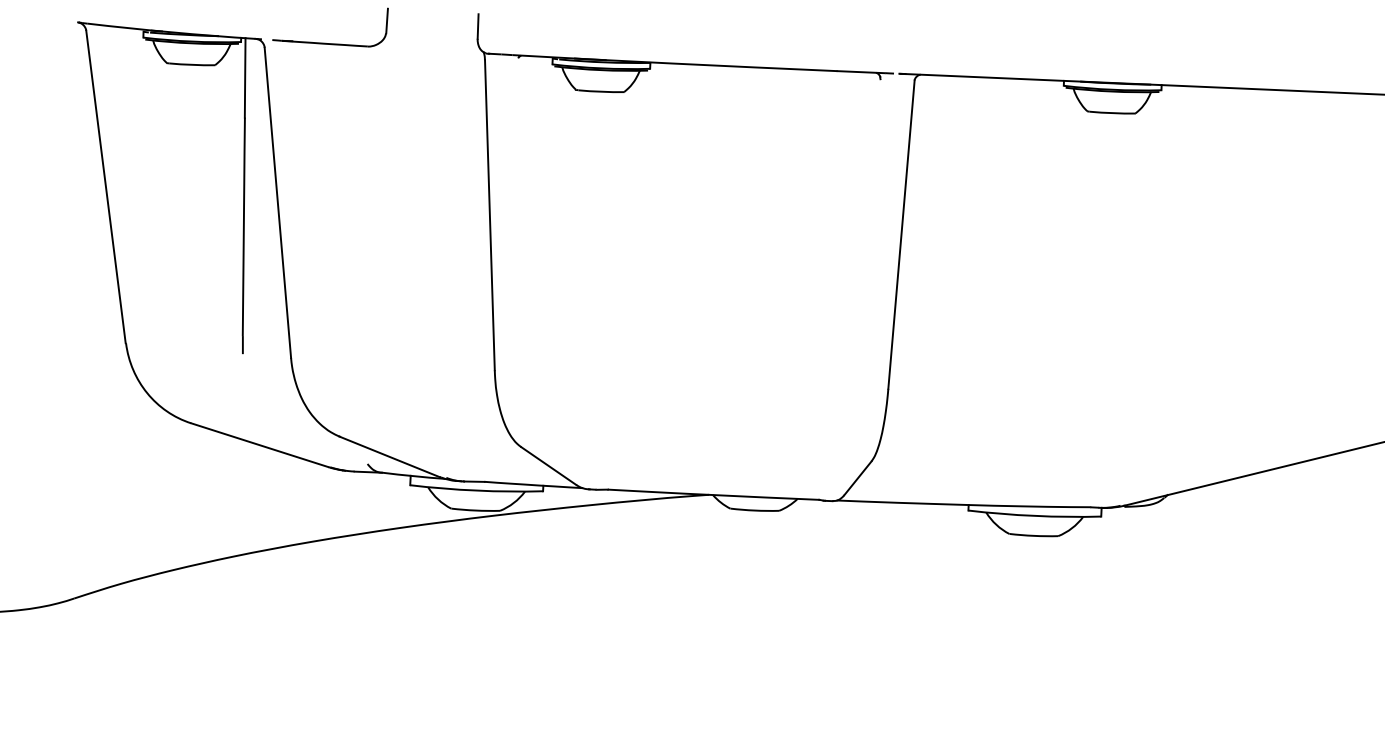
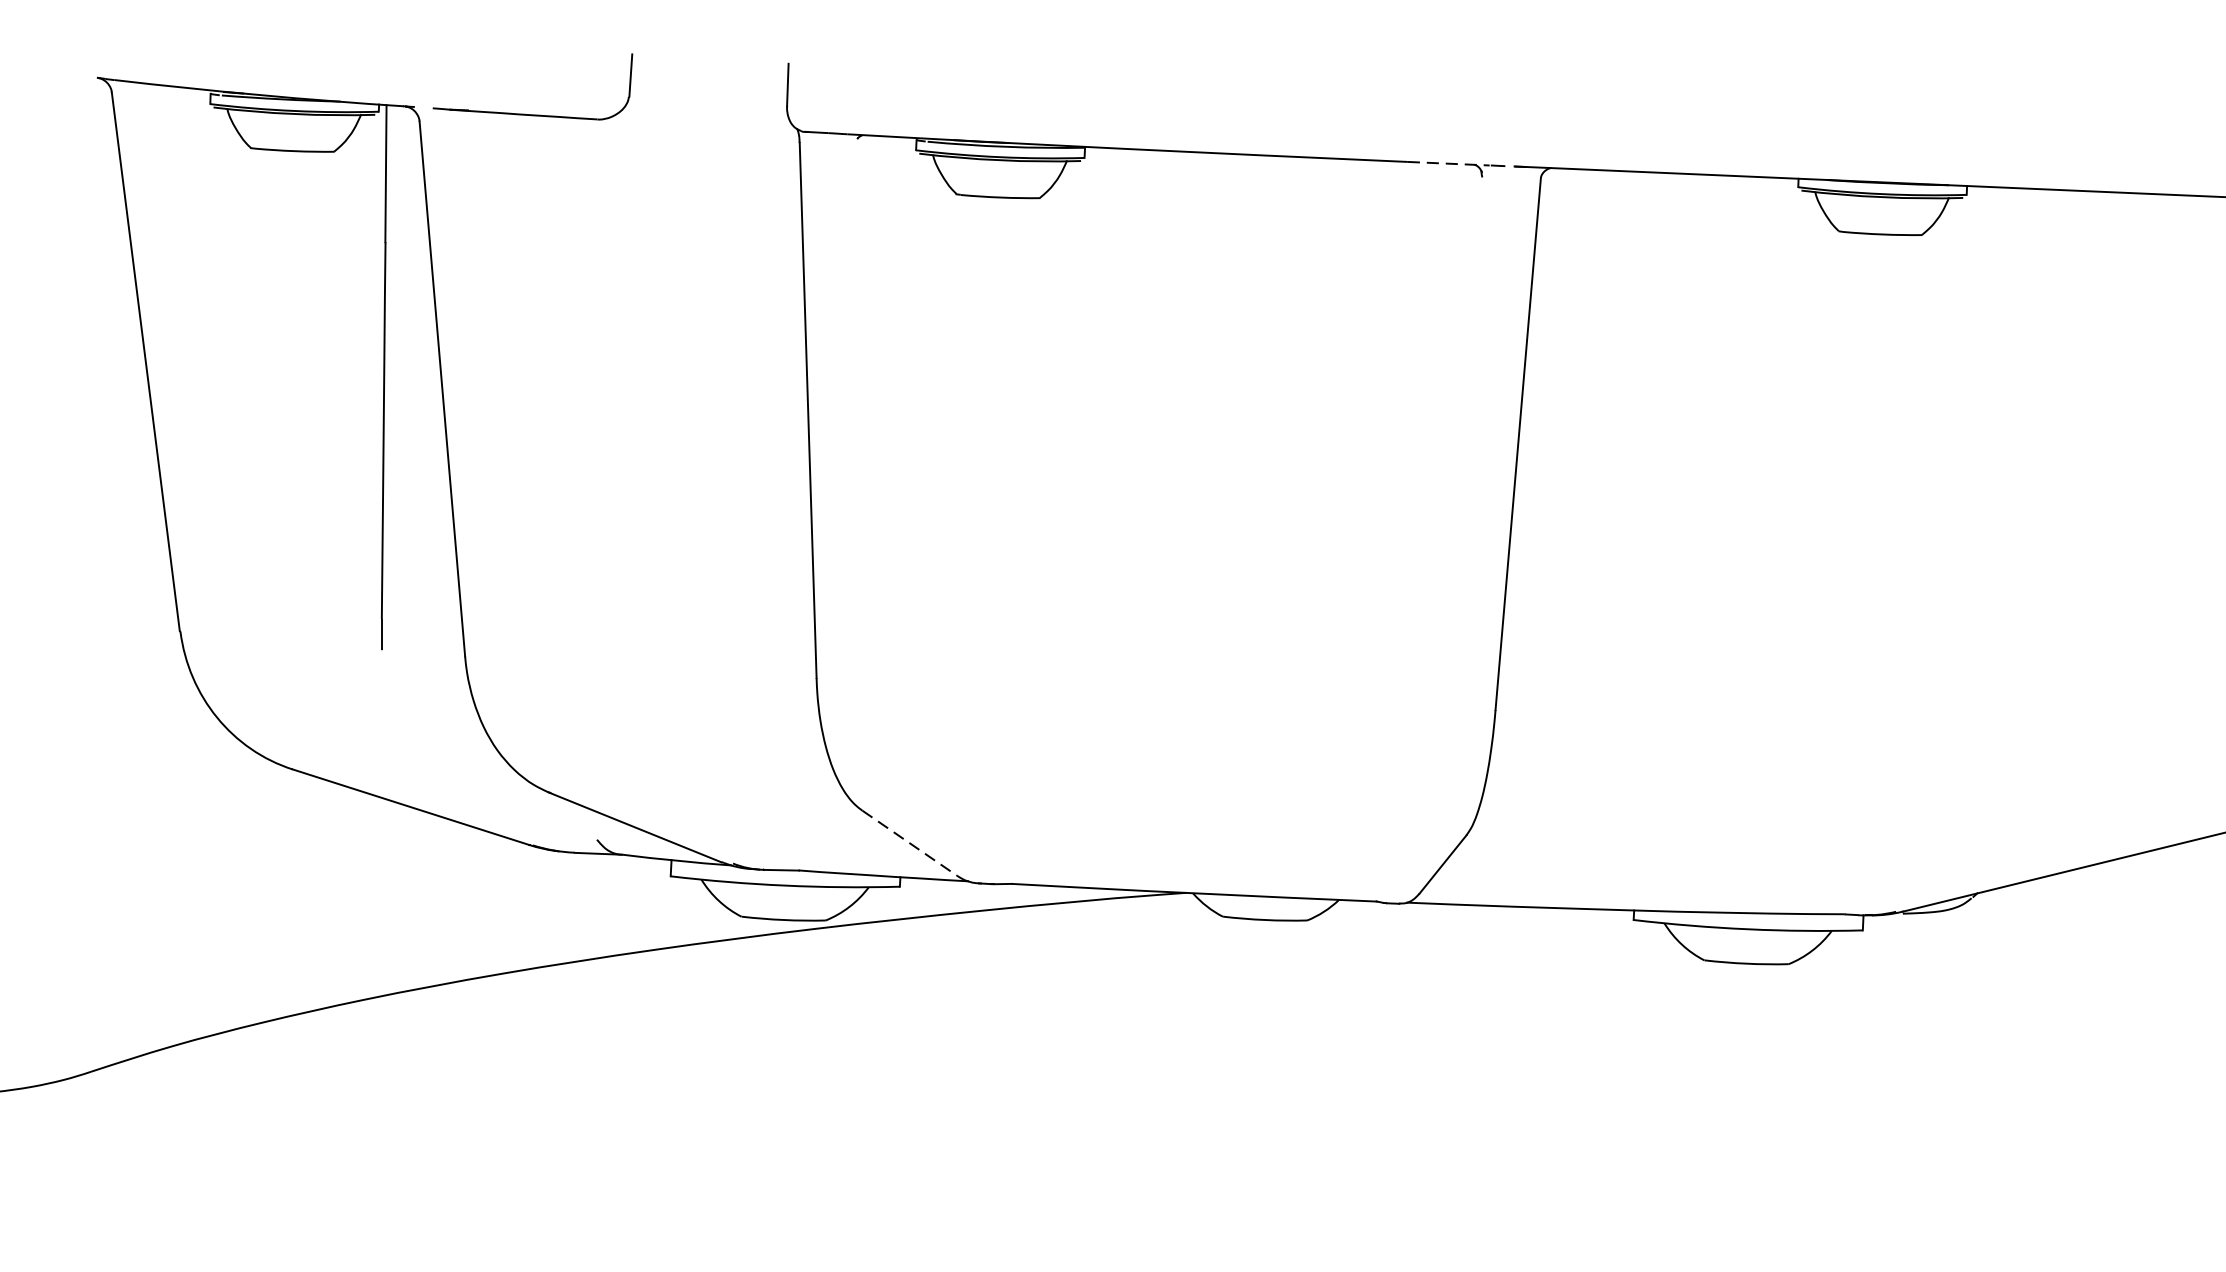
line: (861, 72) -> (1449, 164), solid -> dashed
line: (549, 466) -> (910, 844), solid -> dashed

